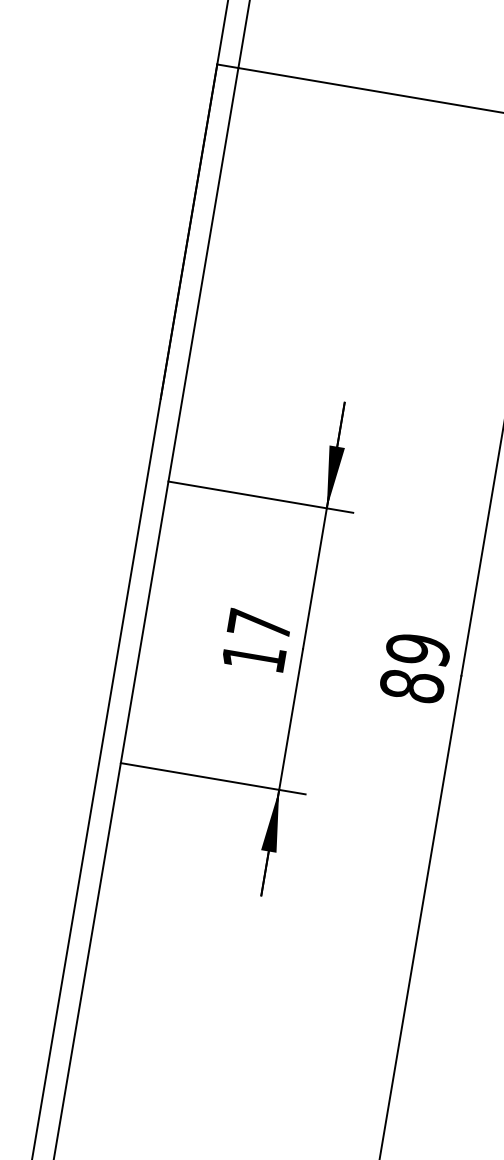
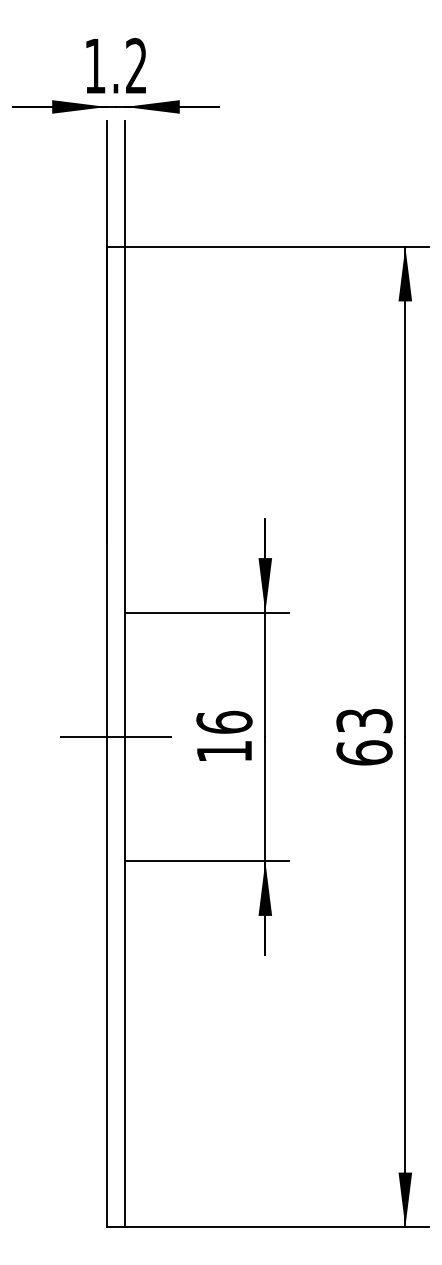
line: (133, 621) -> (115, 737), added
text: (259, 623) -> (224, 721), 17 -> 16
text: (415, 667) -> (364, 736), 89 -> 63

